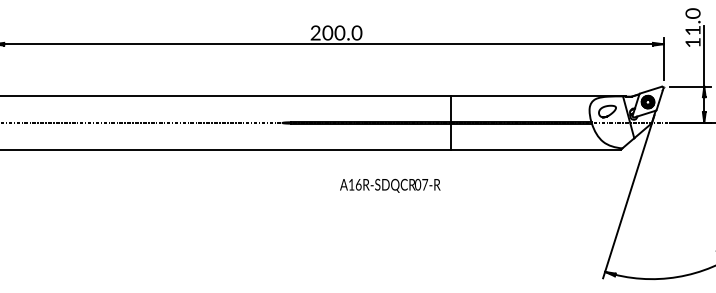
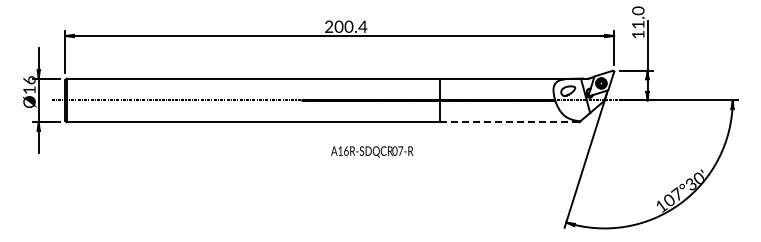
text: (356, 32) -> (362, 26), 200.0 -> 200.4
line: (535, 149) -> (509, 122), solid -> dashed
text: (390, 185) -> (372, 151), moved

